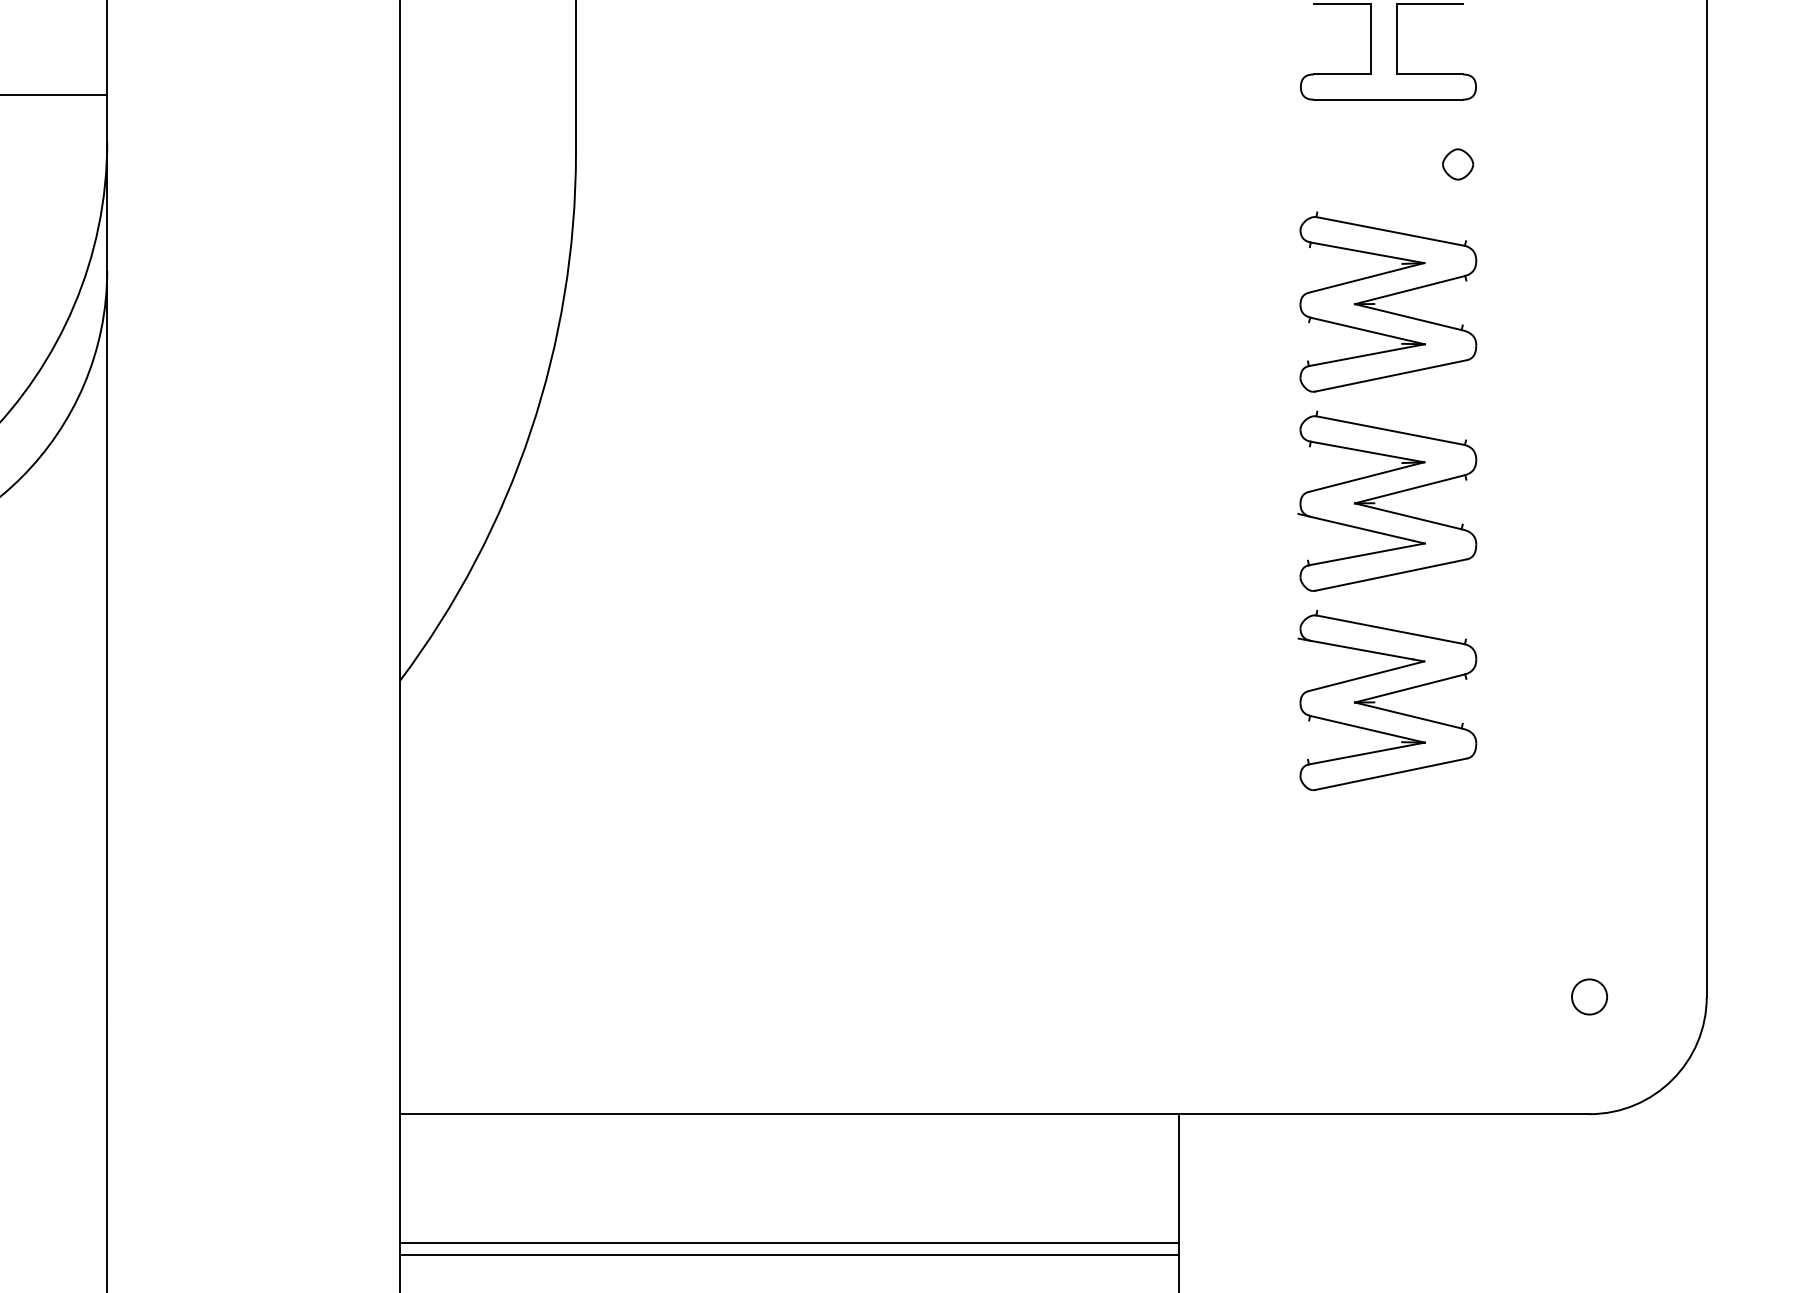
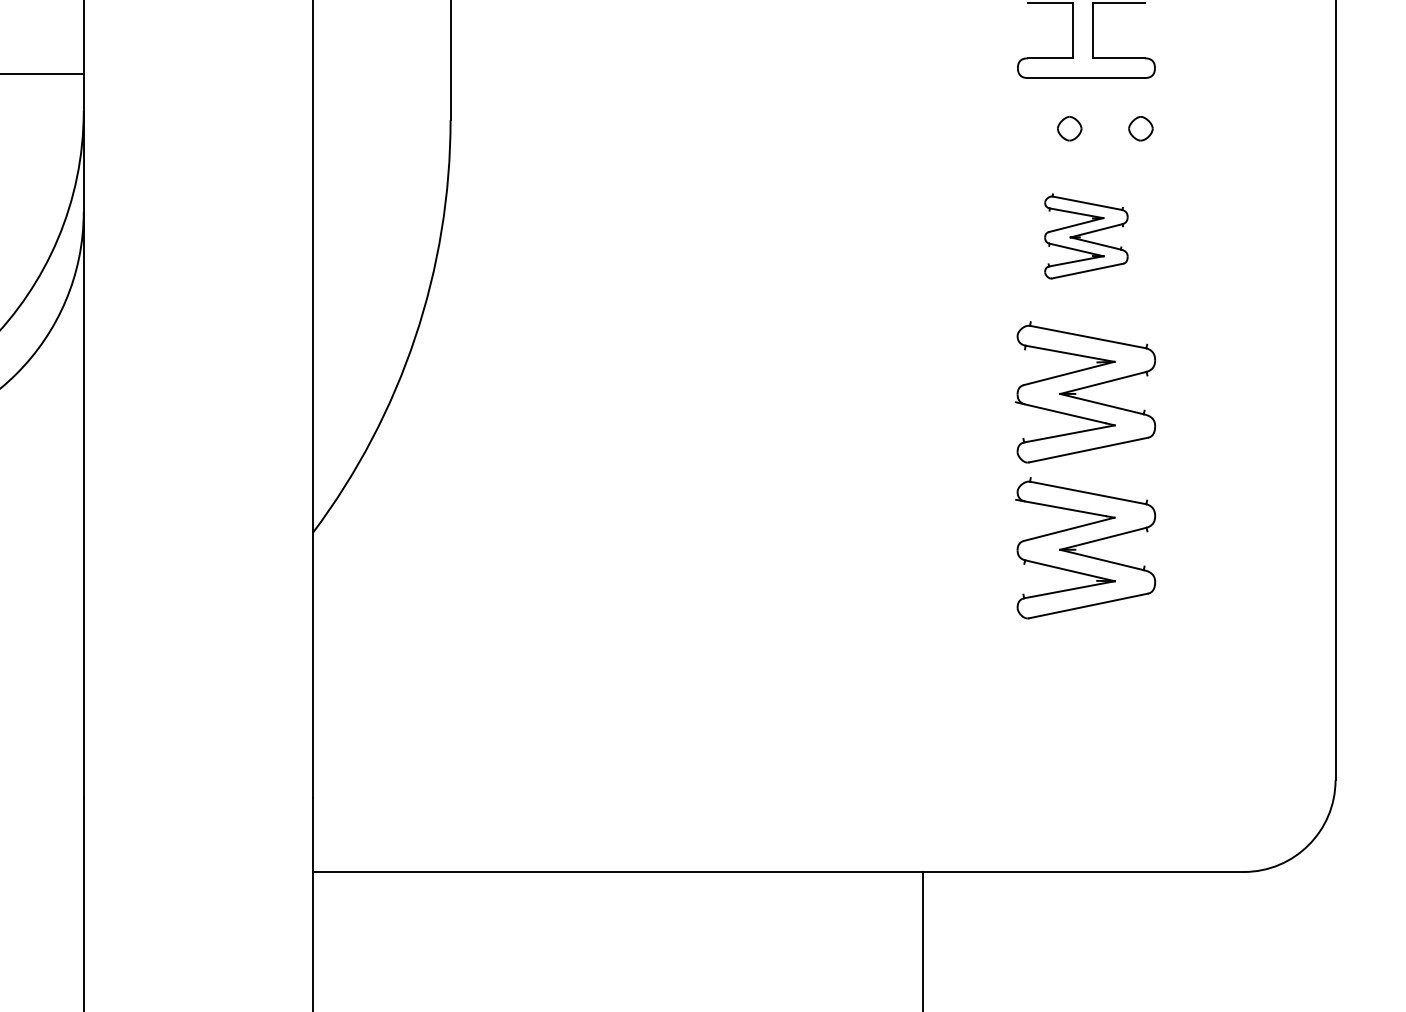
part: (1367, 164) -> (1070, 128), added
part: (1388, 301) -> (1086, 236), size x0.6
circle: (1589, 996) -> (1243, 779), removed
line: (789, 1243) -> (617, 973), removed
line: (789, 1254) -> (617, 981), removed

